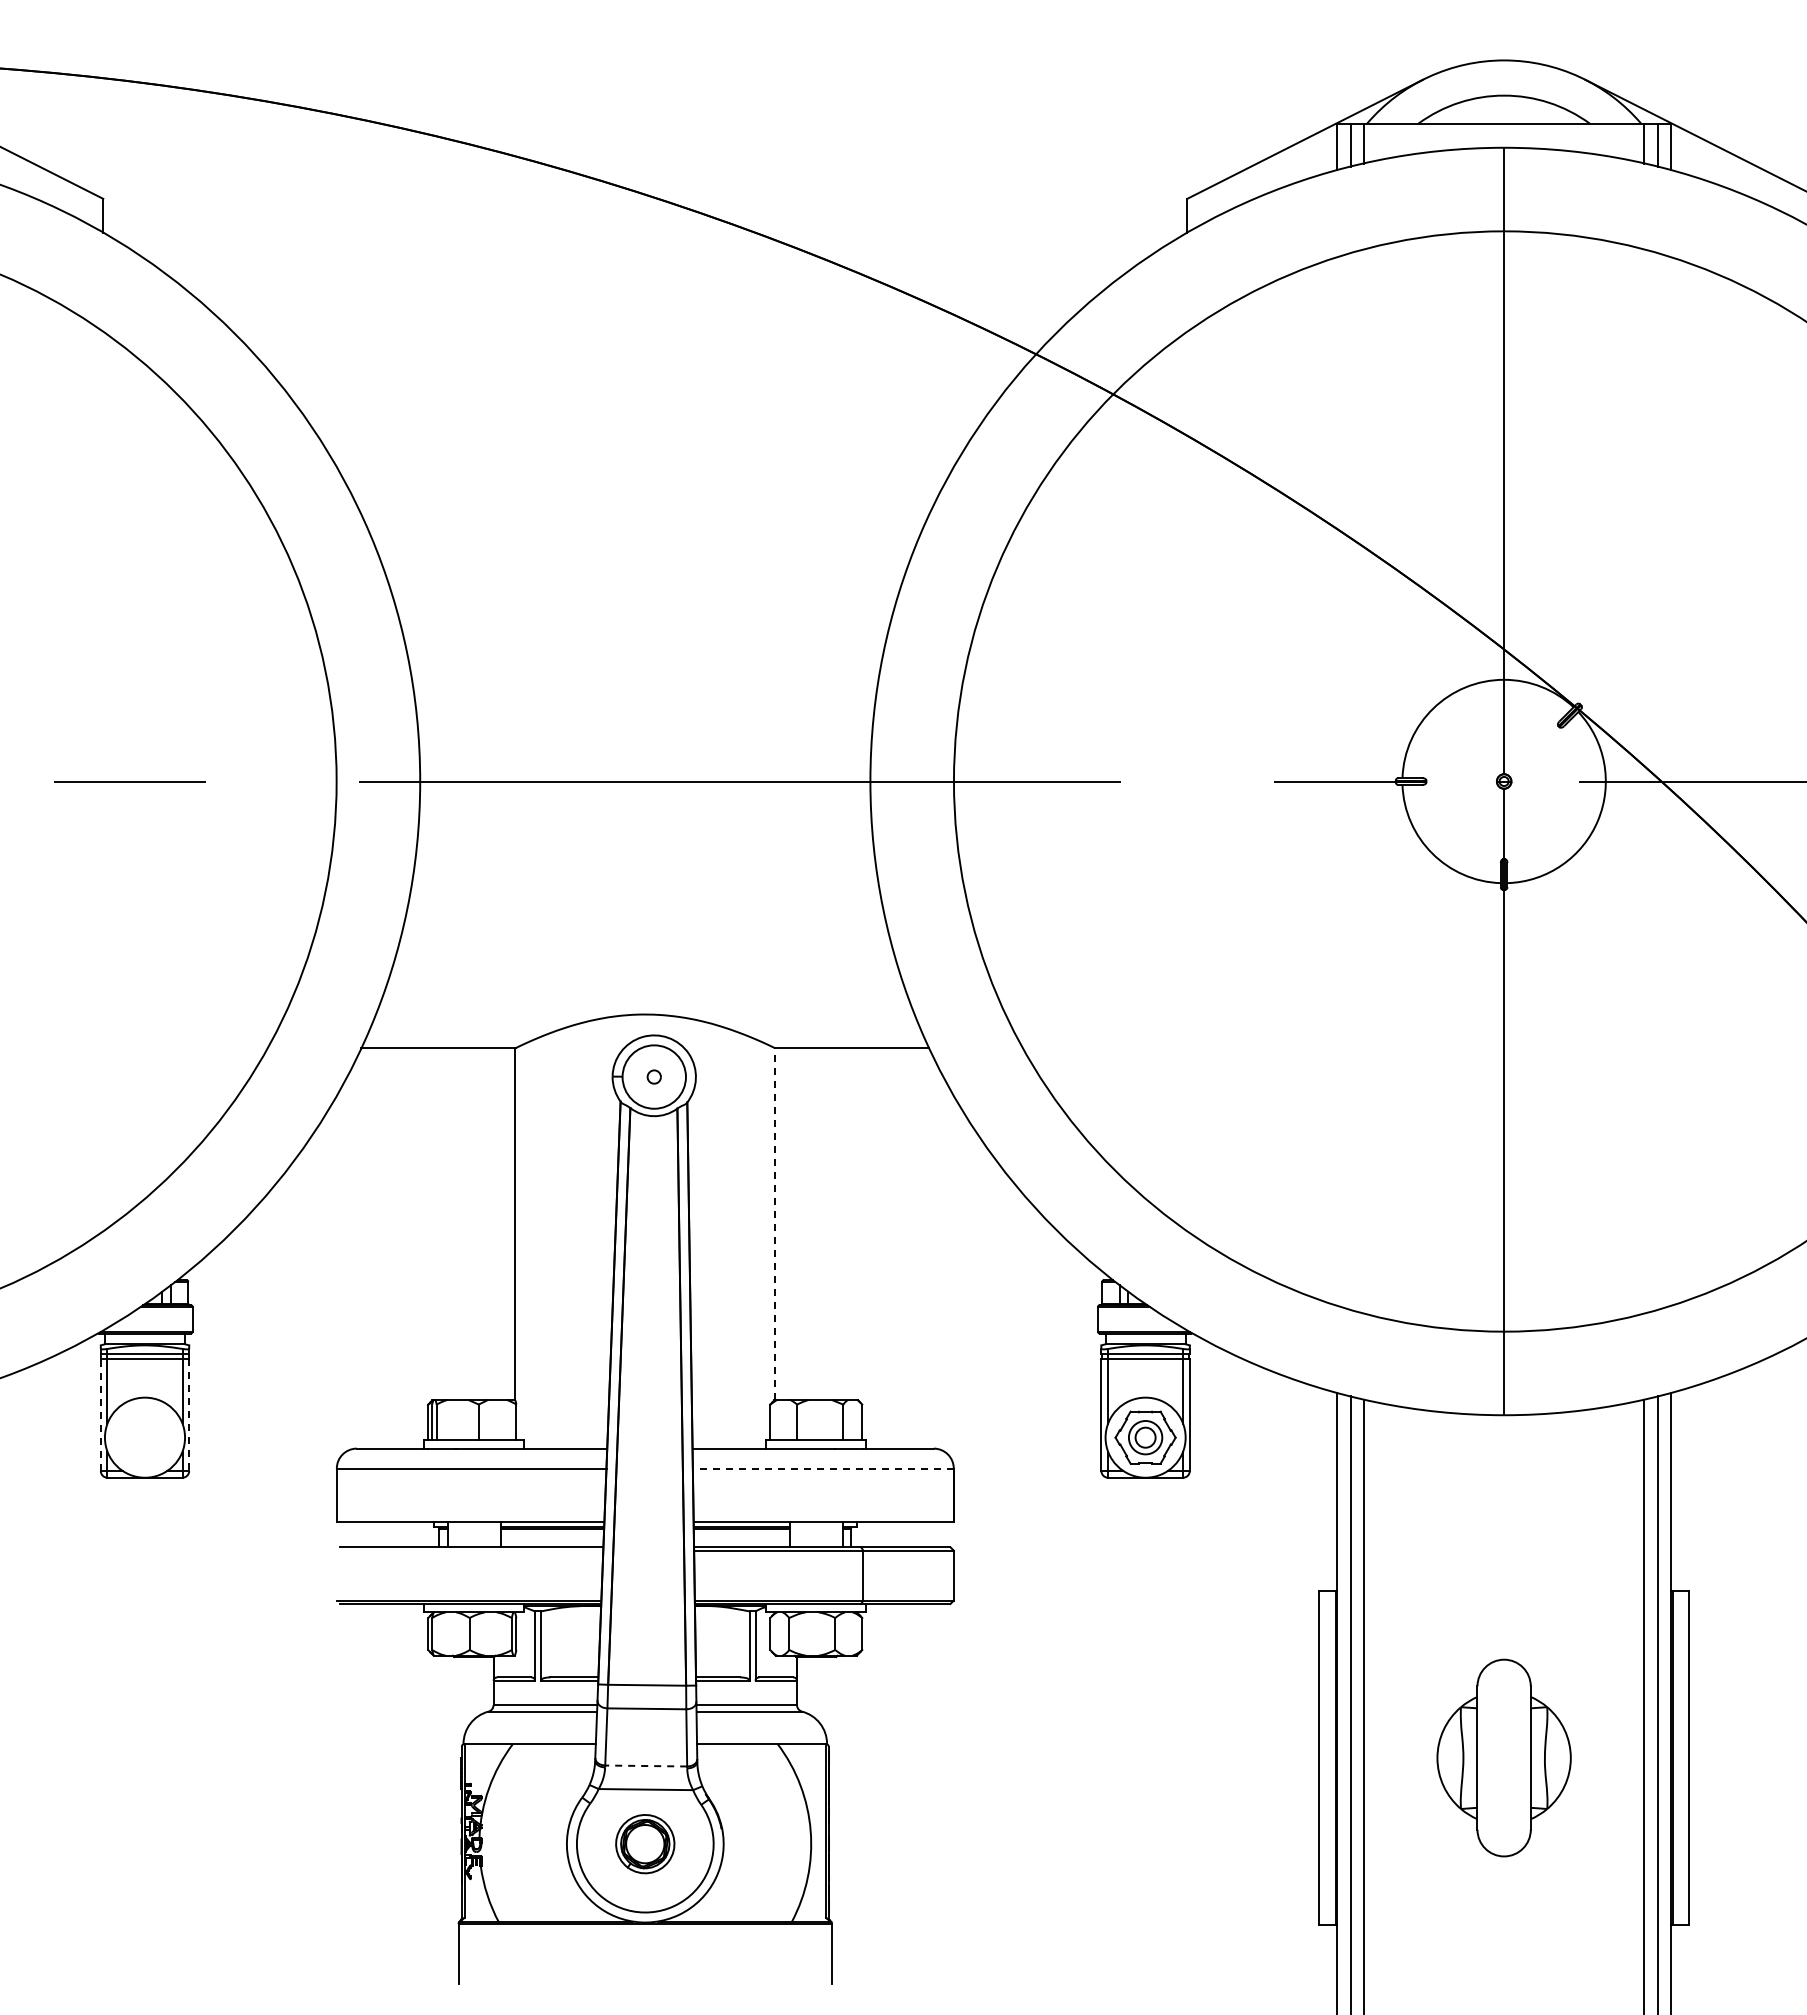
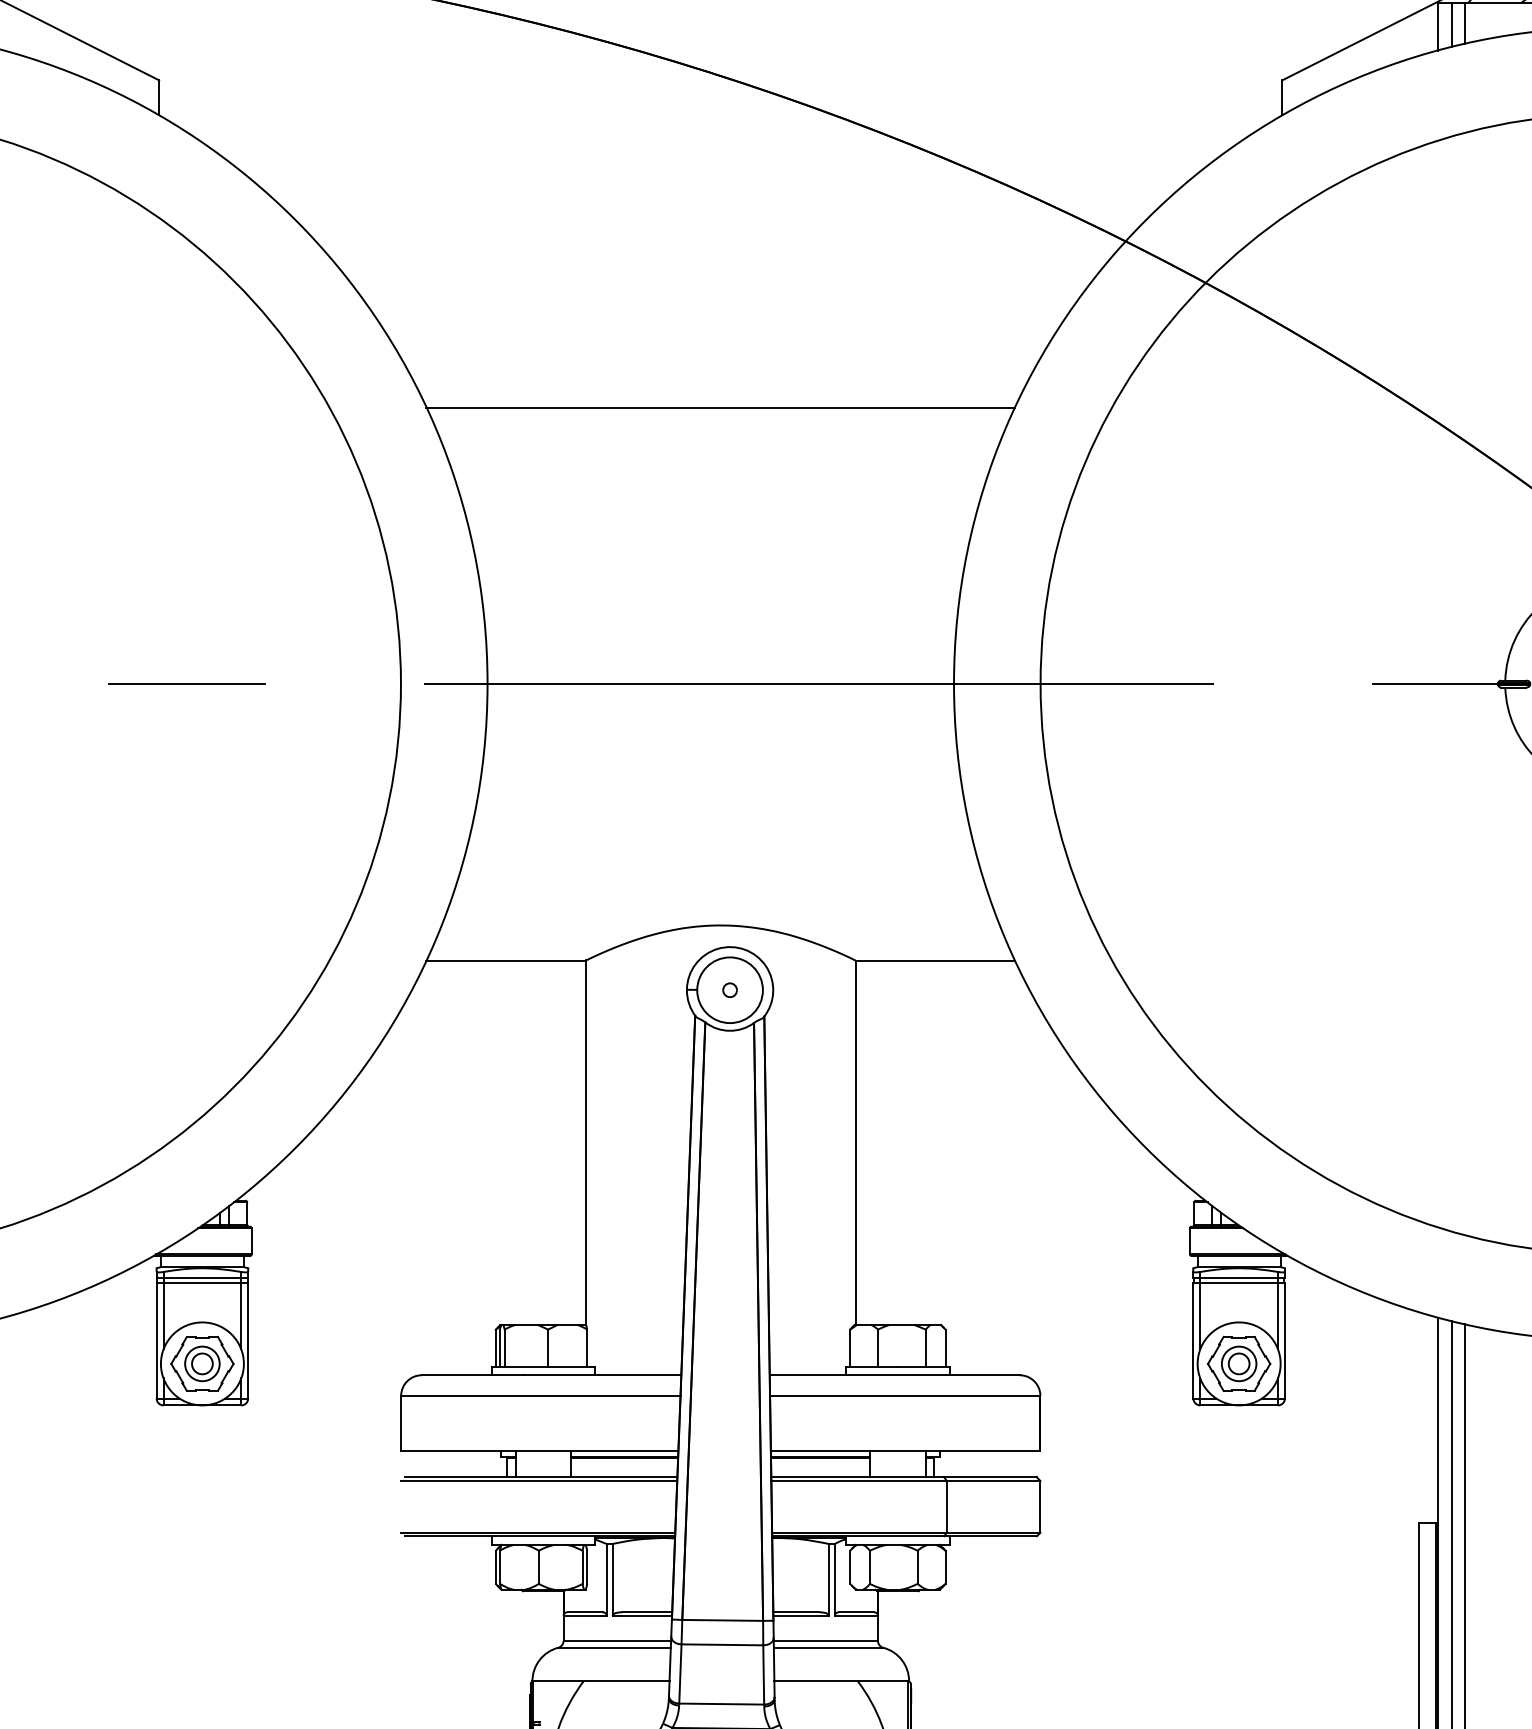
line: (645, 514) -> (720, 407), added
line: (775, 1224) -> (855, 1143), dashed -> solid
line: (100, 1415) -> (156, 1340), dashed -> solid
line: (189, 1415) -> (248, 1340), dashed -> solid
part: (144, 1437) -> (201, 1363), added
line: (822, 1468) -> (904, 1395), dashed -> solid
line: (469, 1550) -> (538, 1480), added
line: (646, 1766) -> (722, 1704), dashed -> solid

